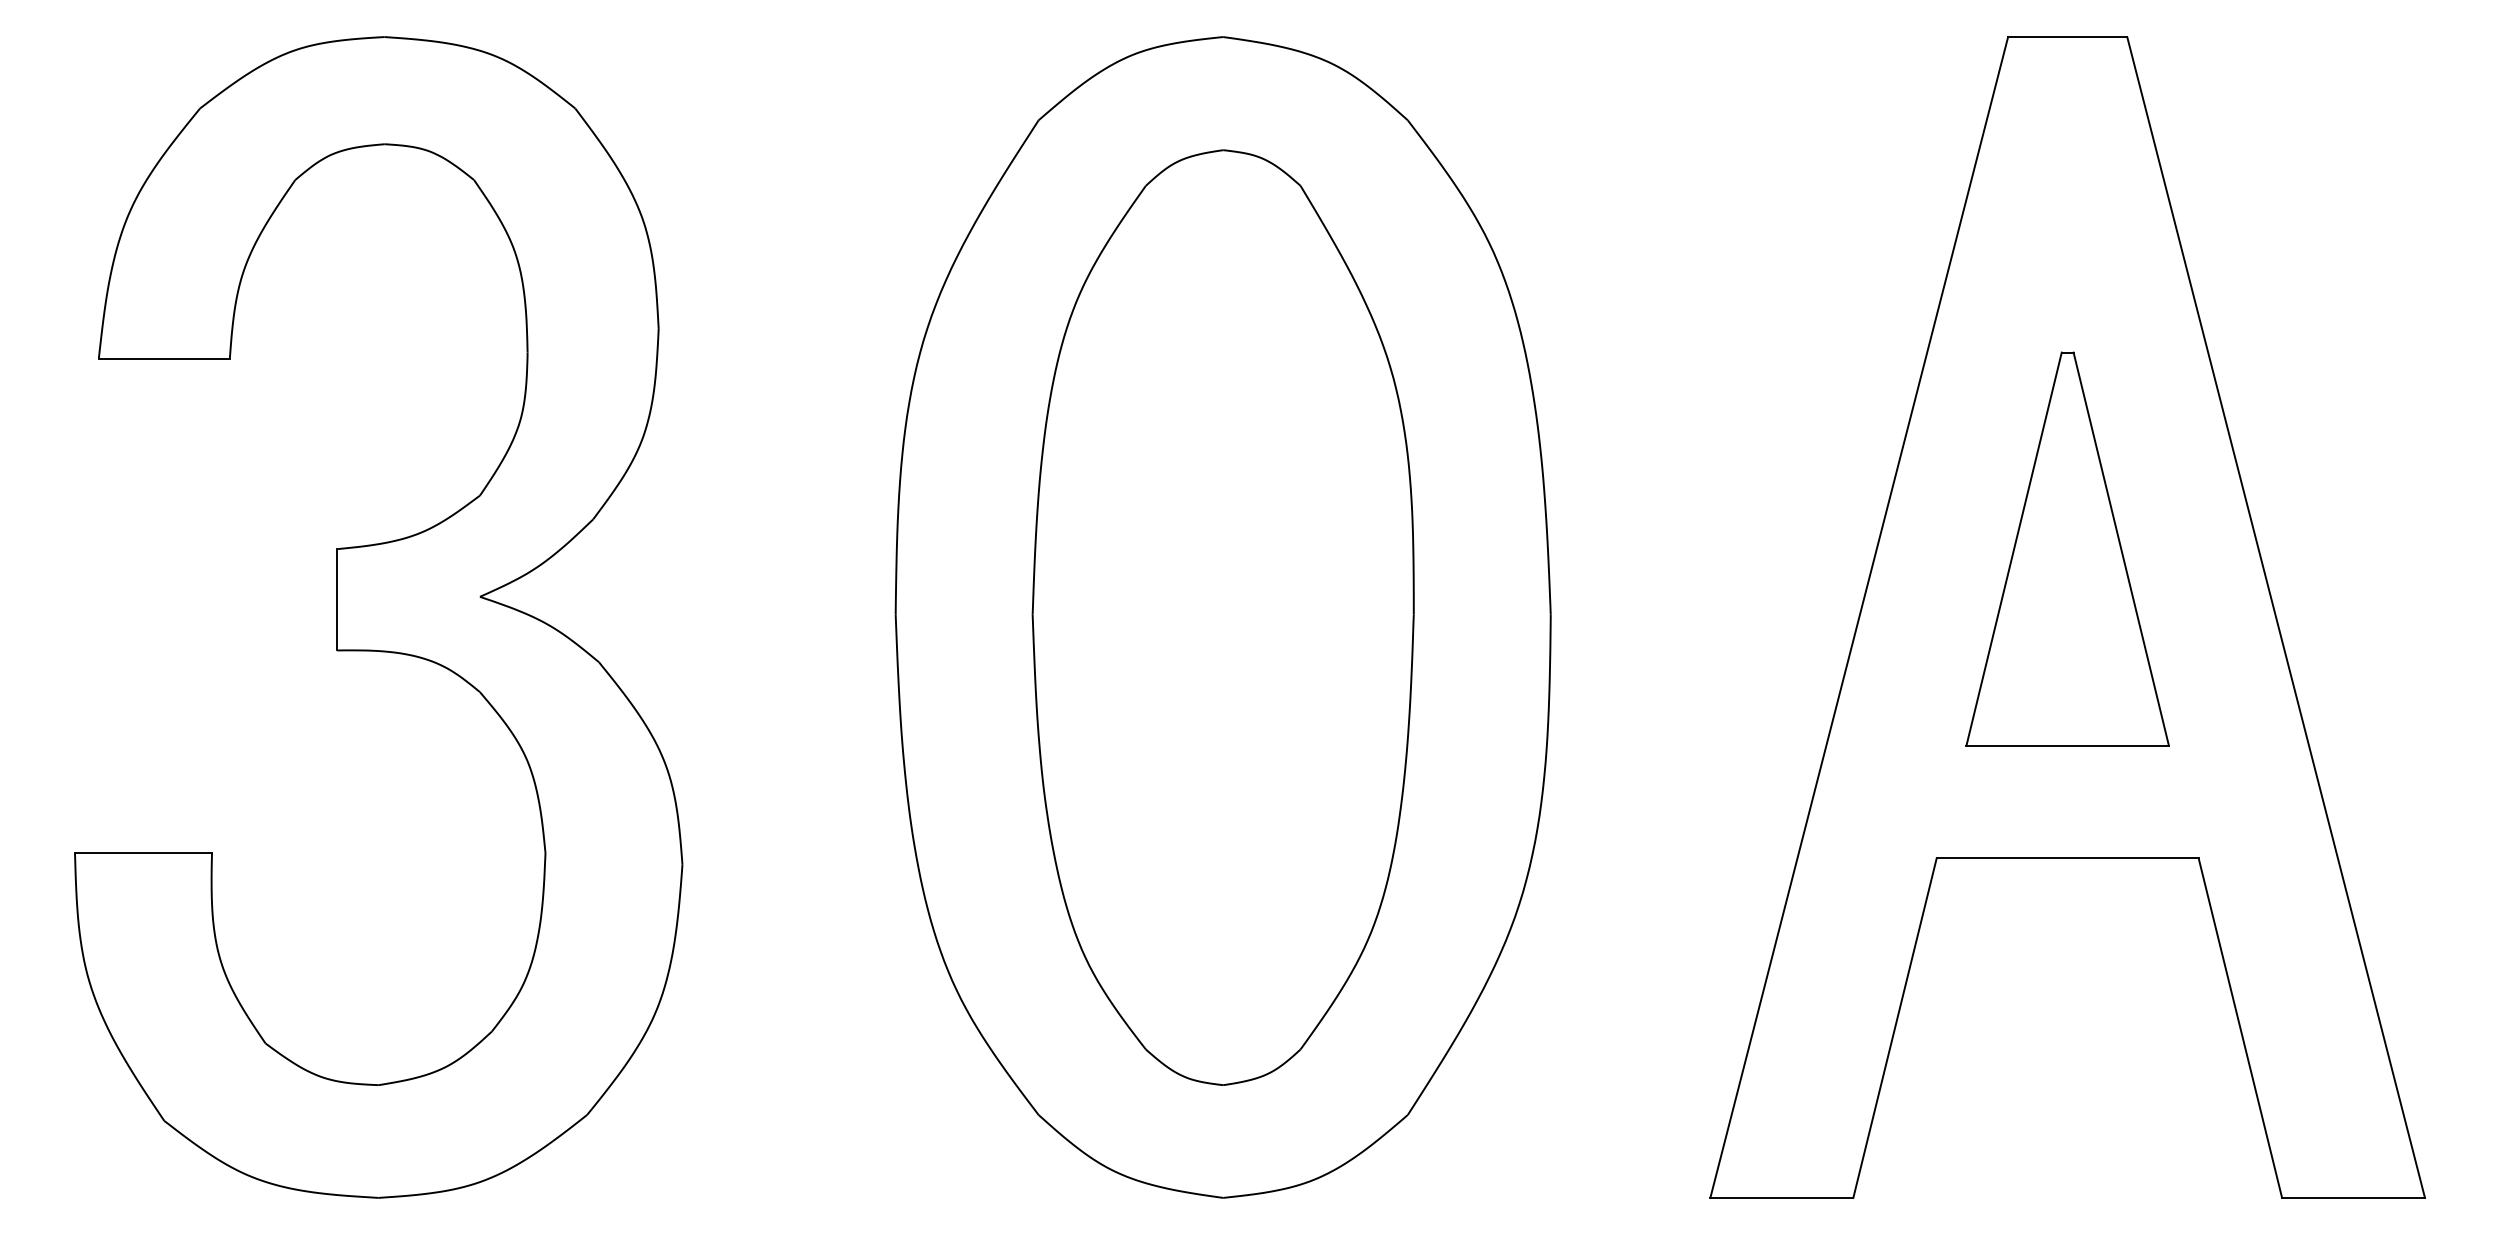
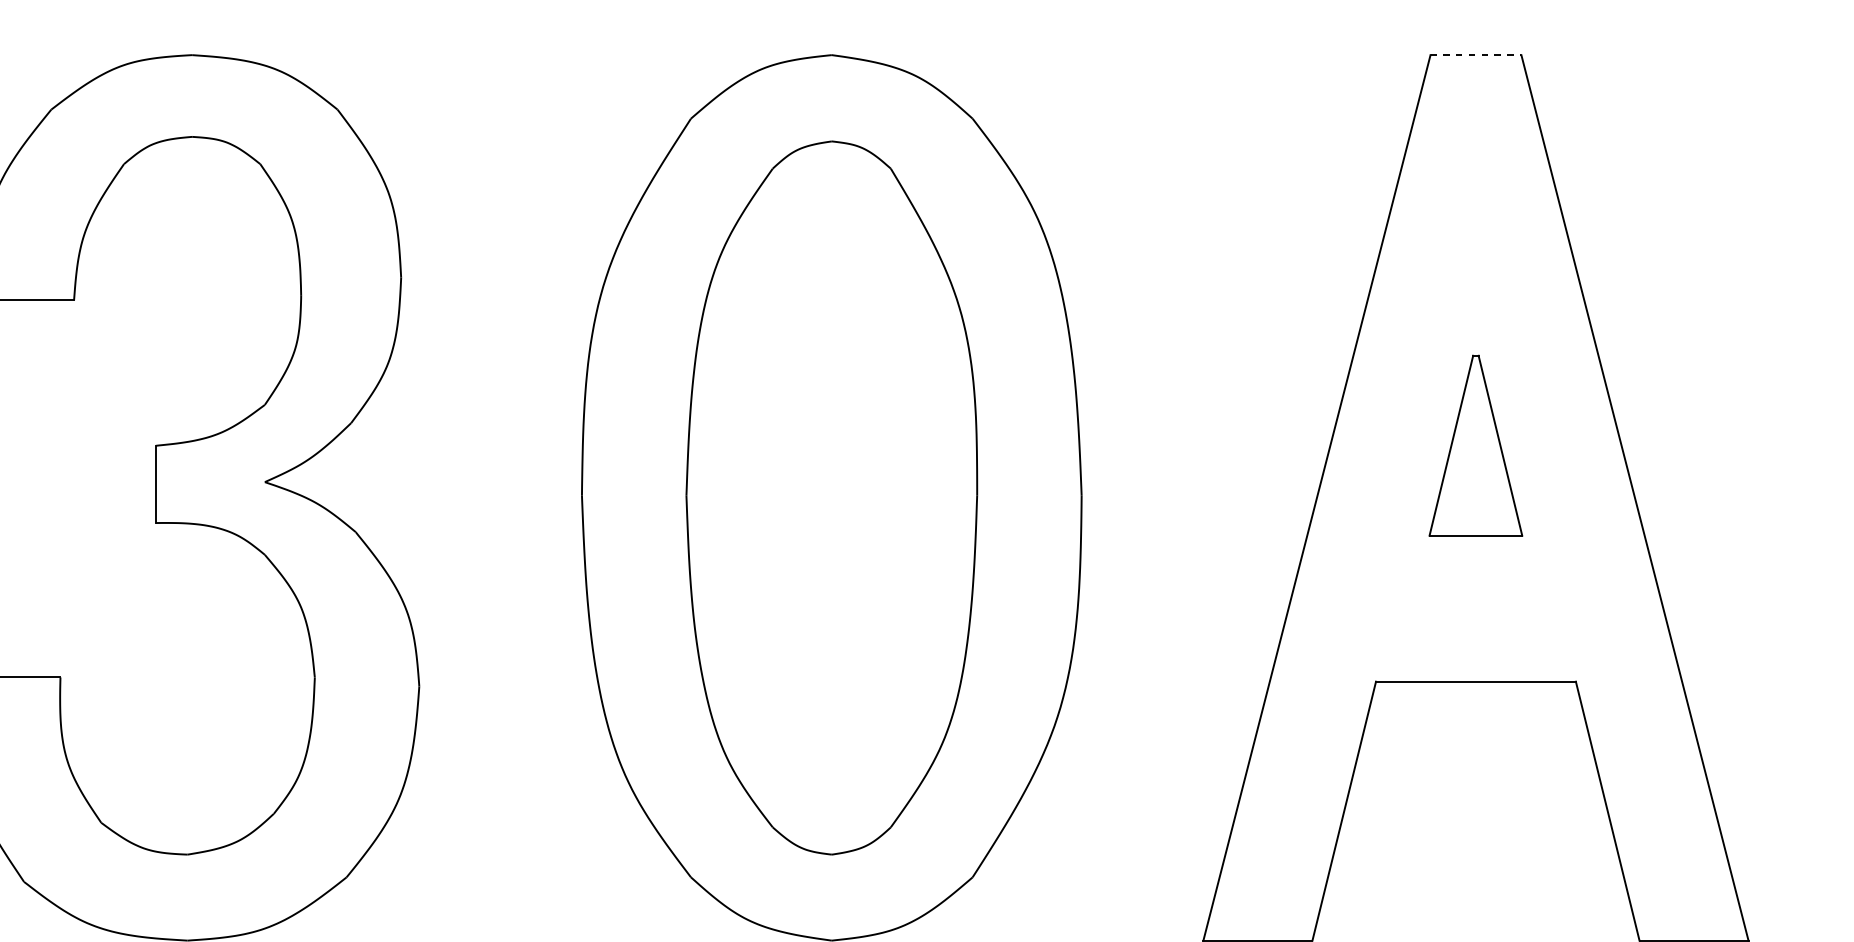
line: (2067, 37) -> (1475, 55), solid -> dashed
part: (2067, 548) -> (1475, 445), size x0.6

